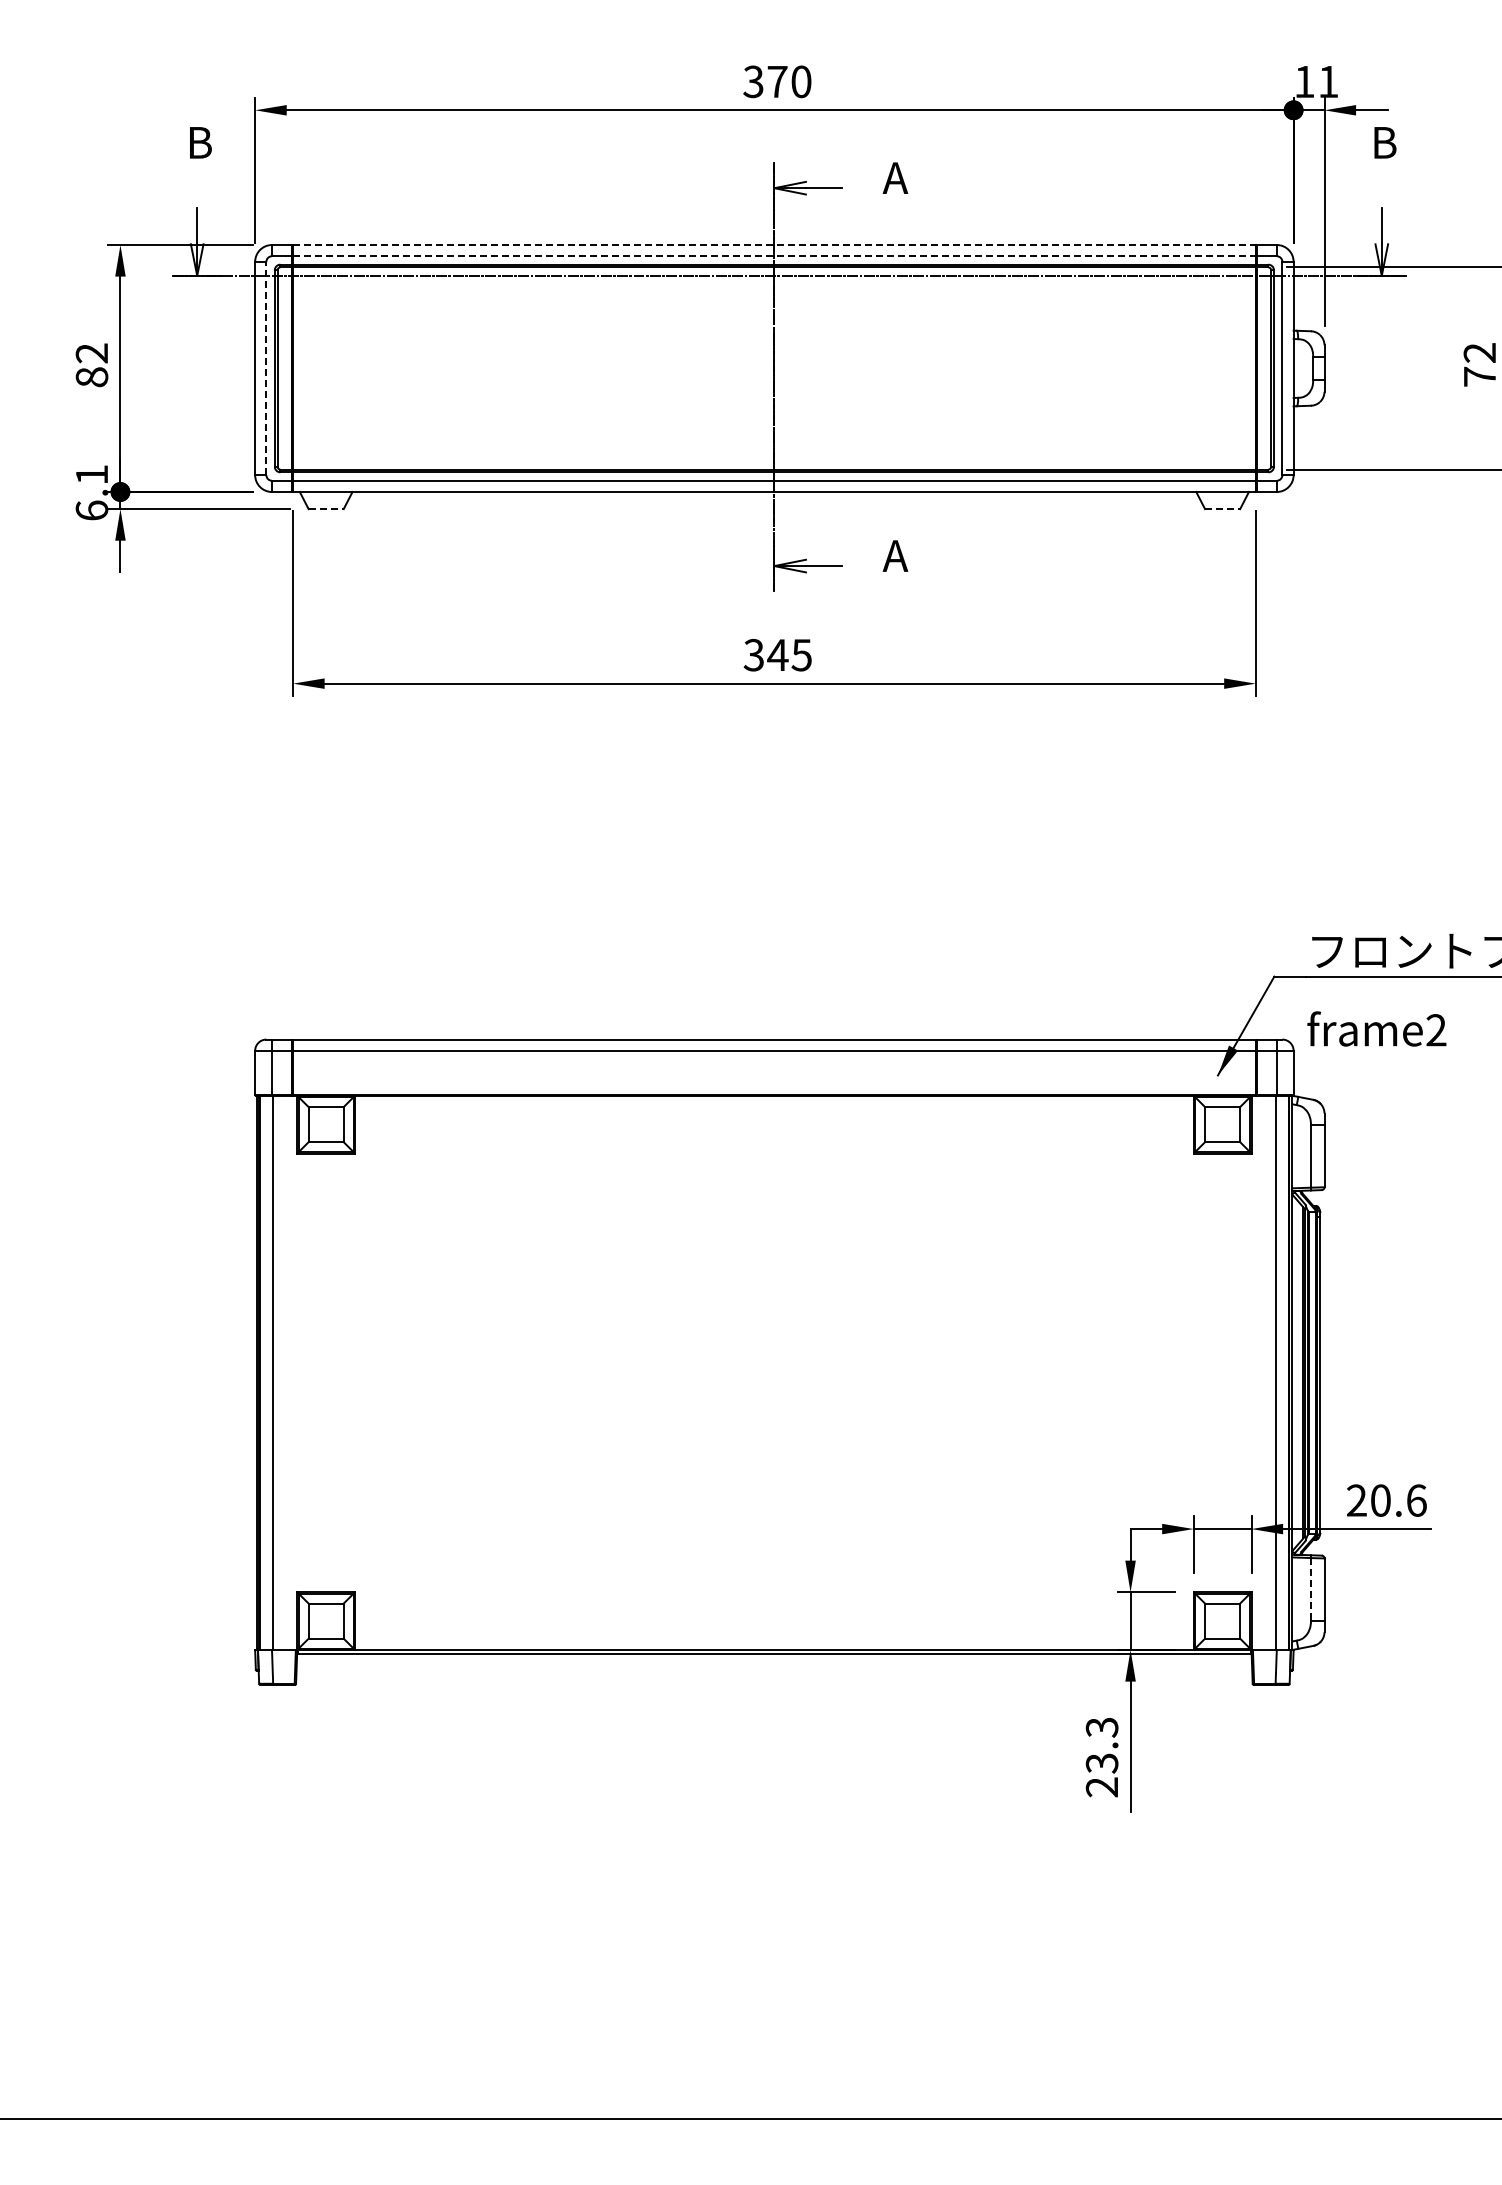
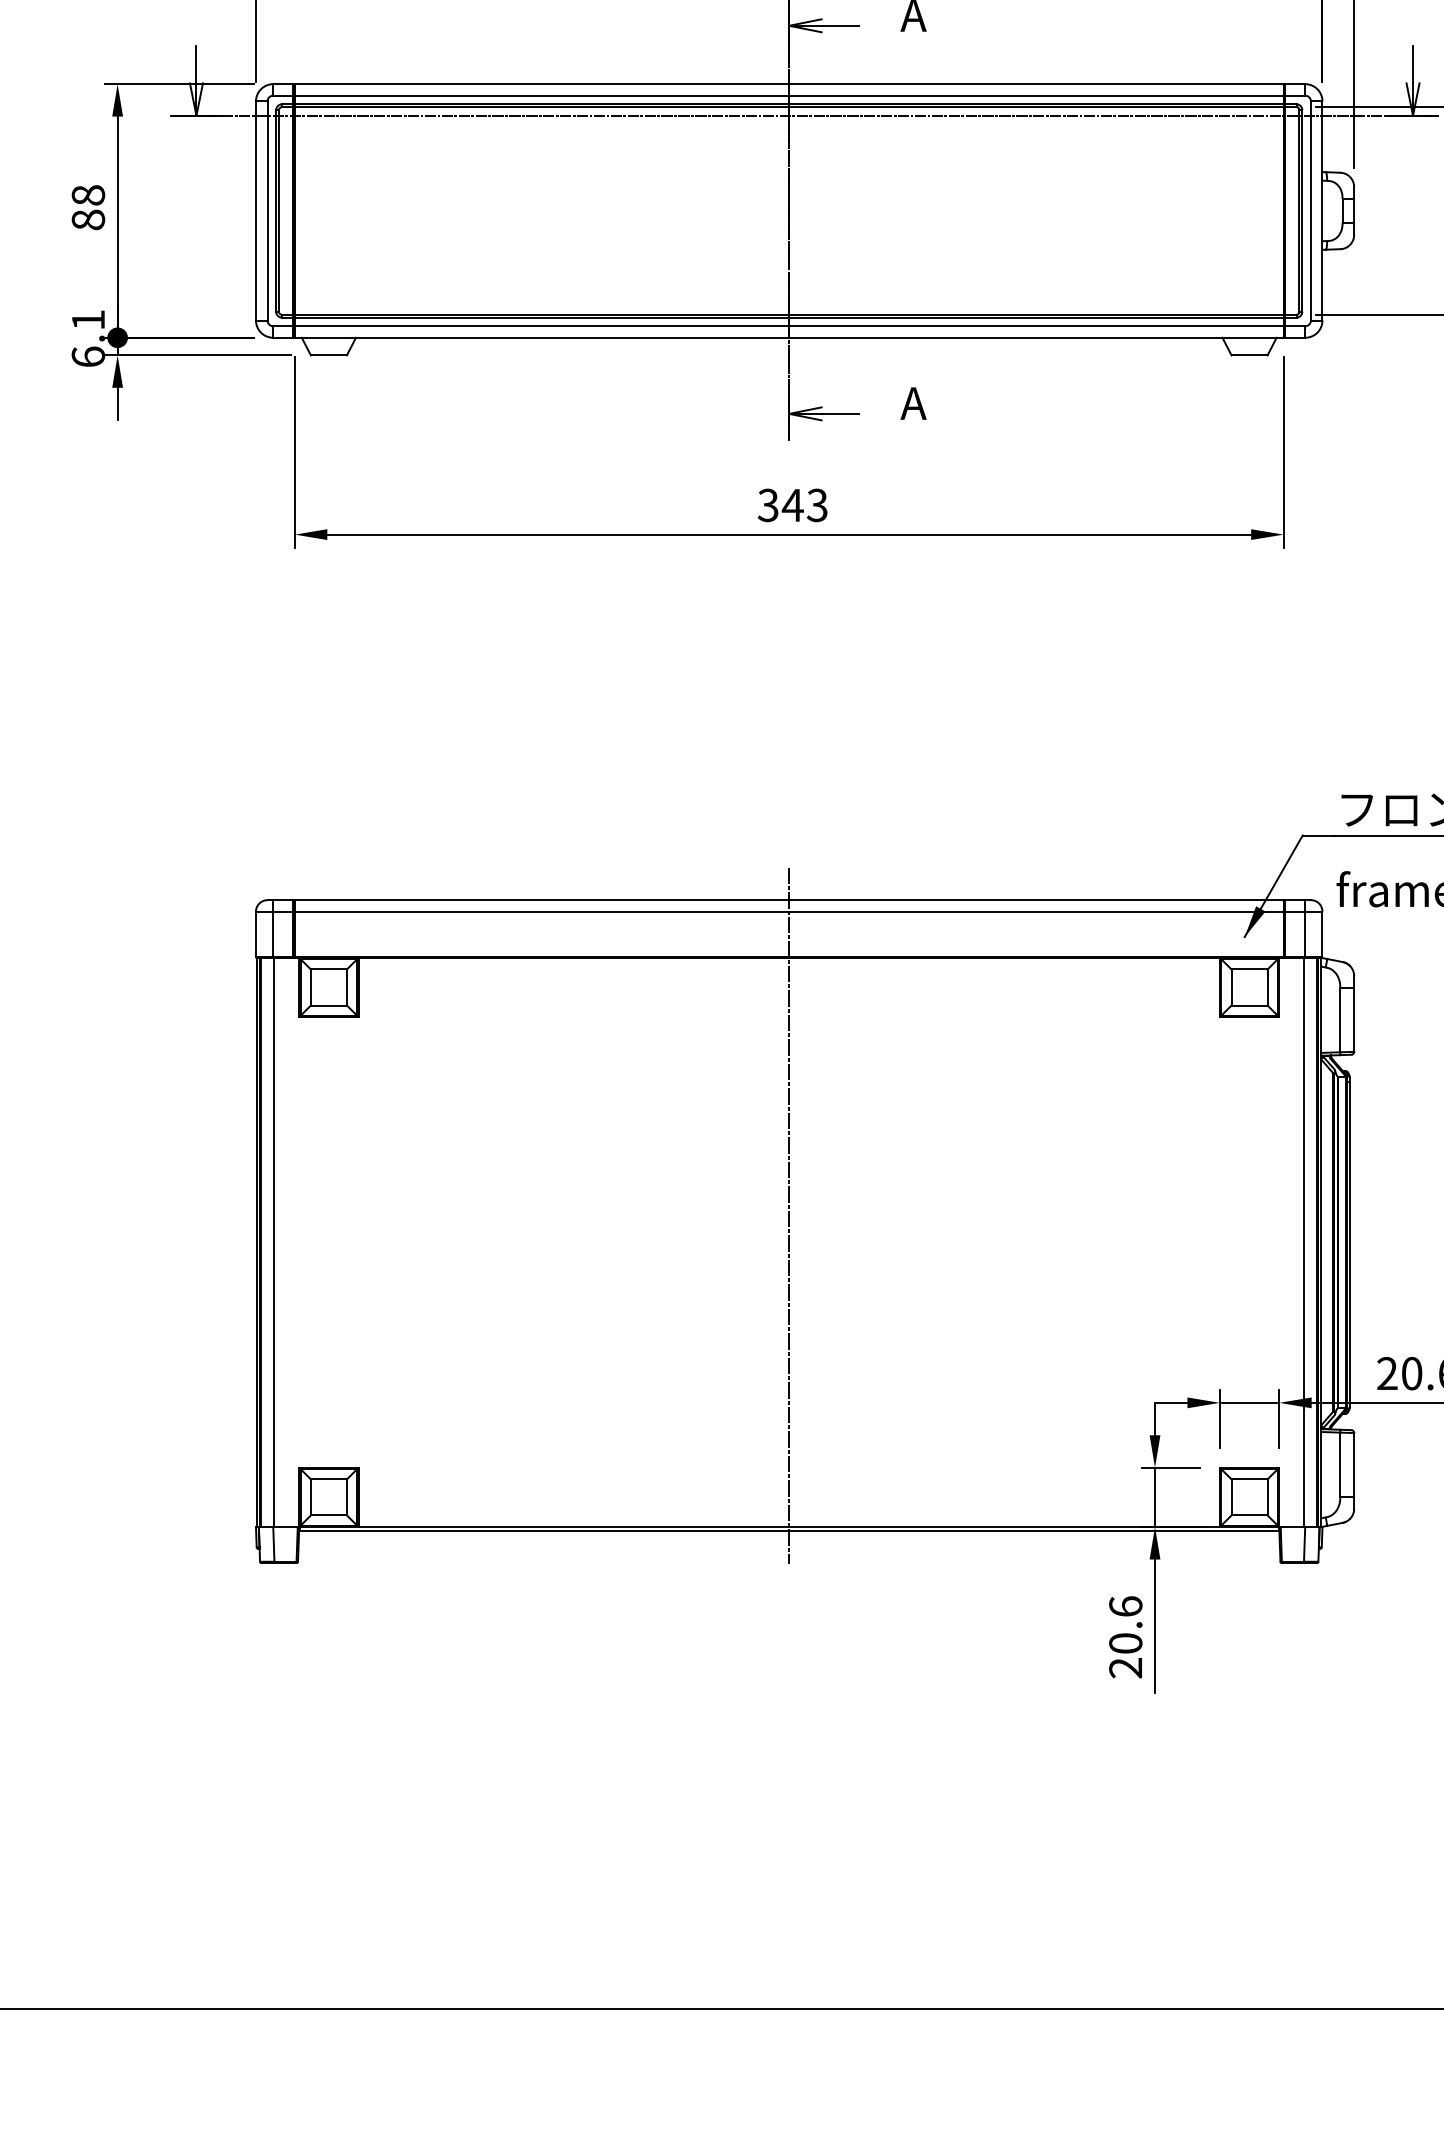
line: (774, 245) -> (789, 84), dashed -> solid
line: (774, 256) -> (789, 95), dashed -> solid
text: (91, 353) -> (87, 195), 82 -> 88
line: (266, 368) -> (267, 210), dashed -> solid
line: (326, 509) -> (329, 355), dashed -> solid
line: (1222, 509) -> (1249, 355), dashed -> solid
text: (801, 654) -> (817, 504), 345 -> 343
line: (774, 1346) -> (789, 1215), added
line: (1310, 1589) -> (1339, 1464), dashed -> solid
text: (1101, 1745) -> (1125, 1625), 23.3 -> 20.6

